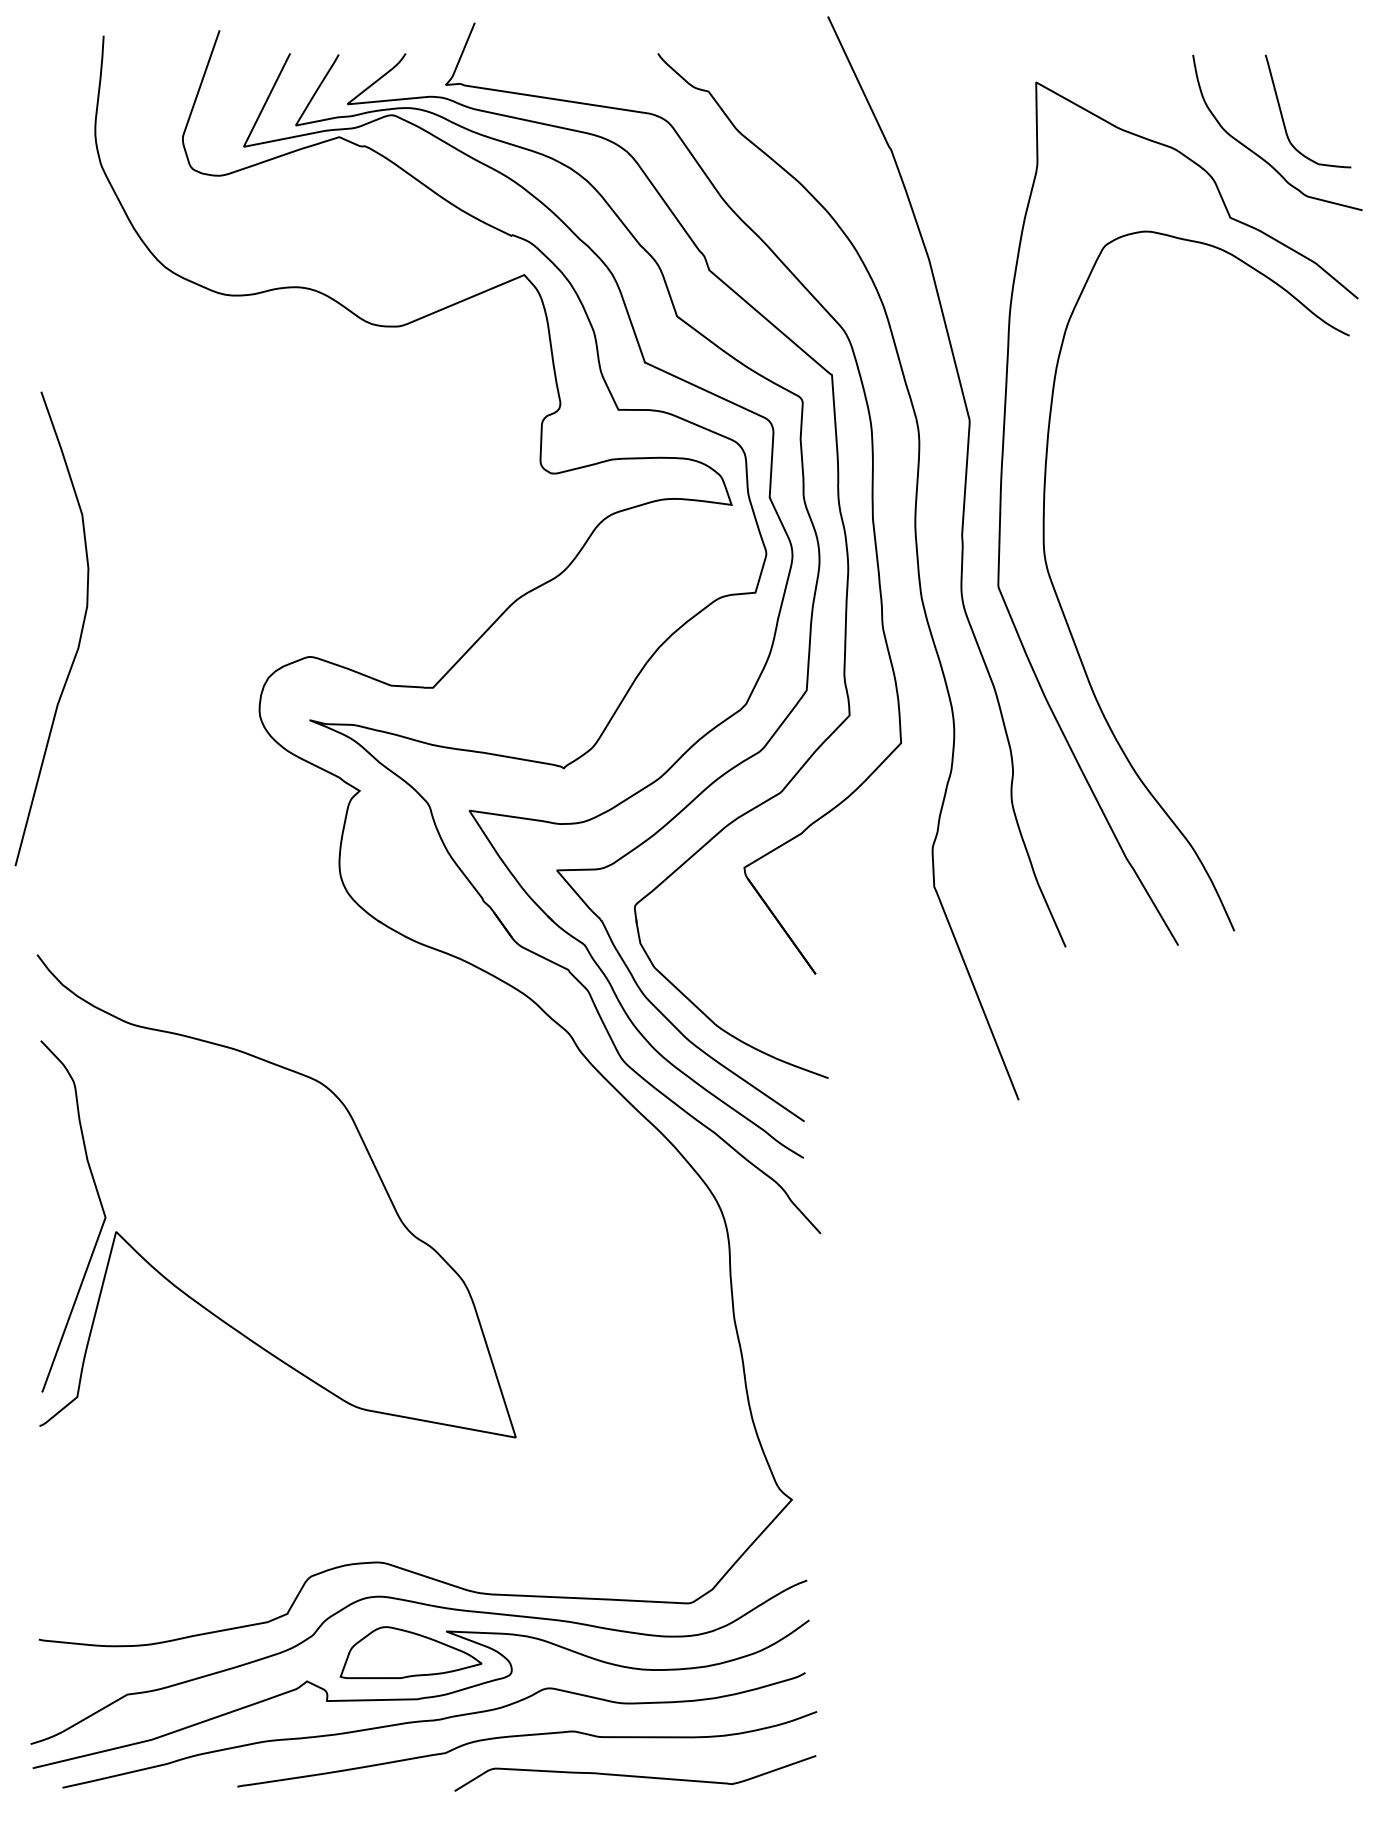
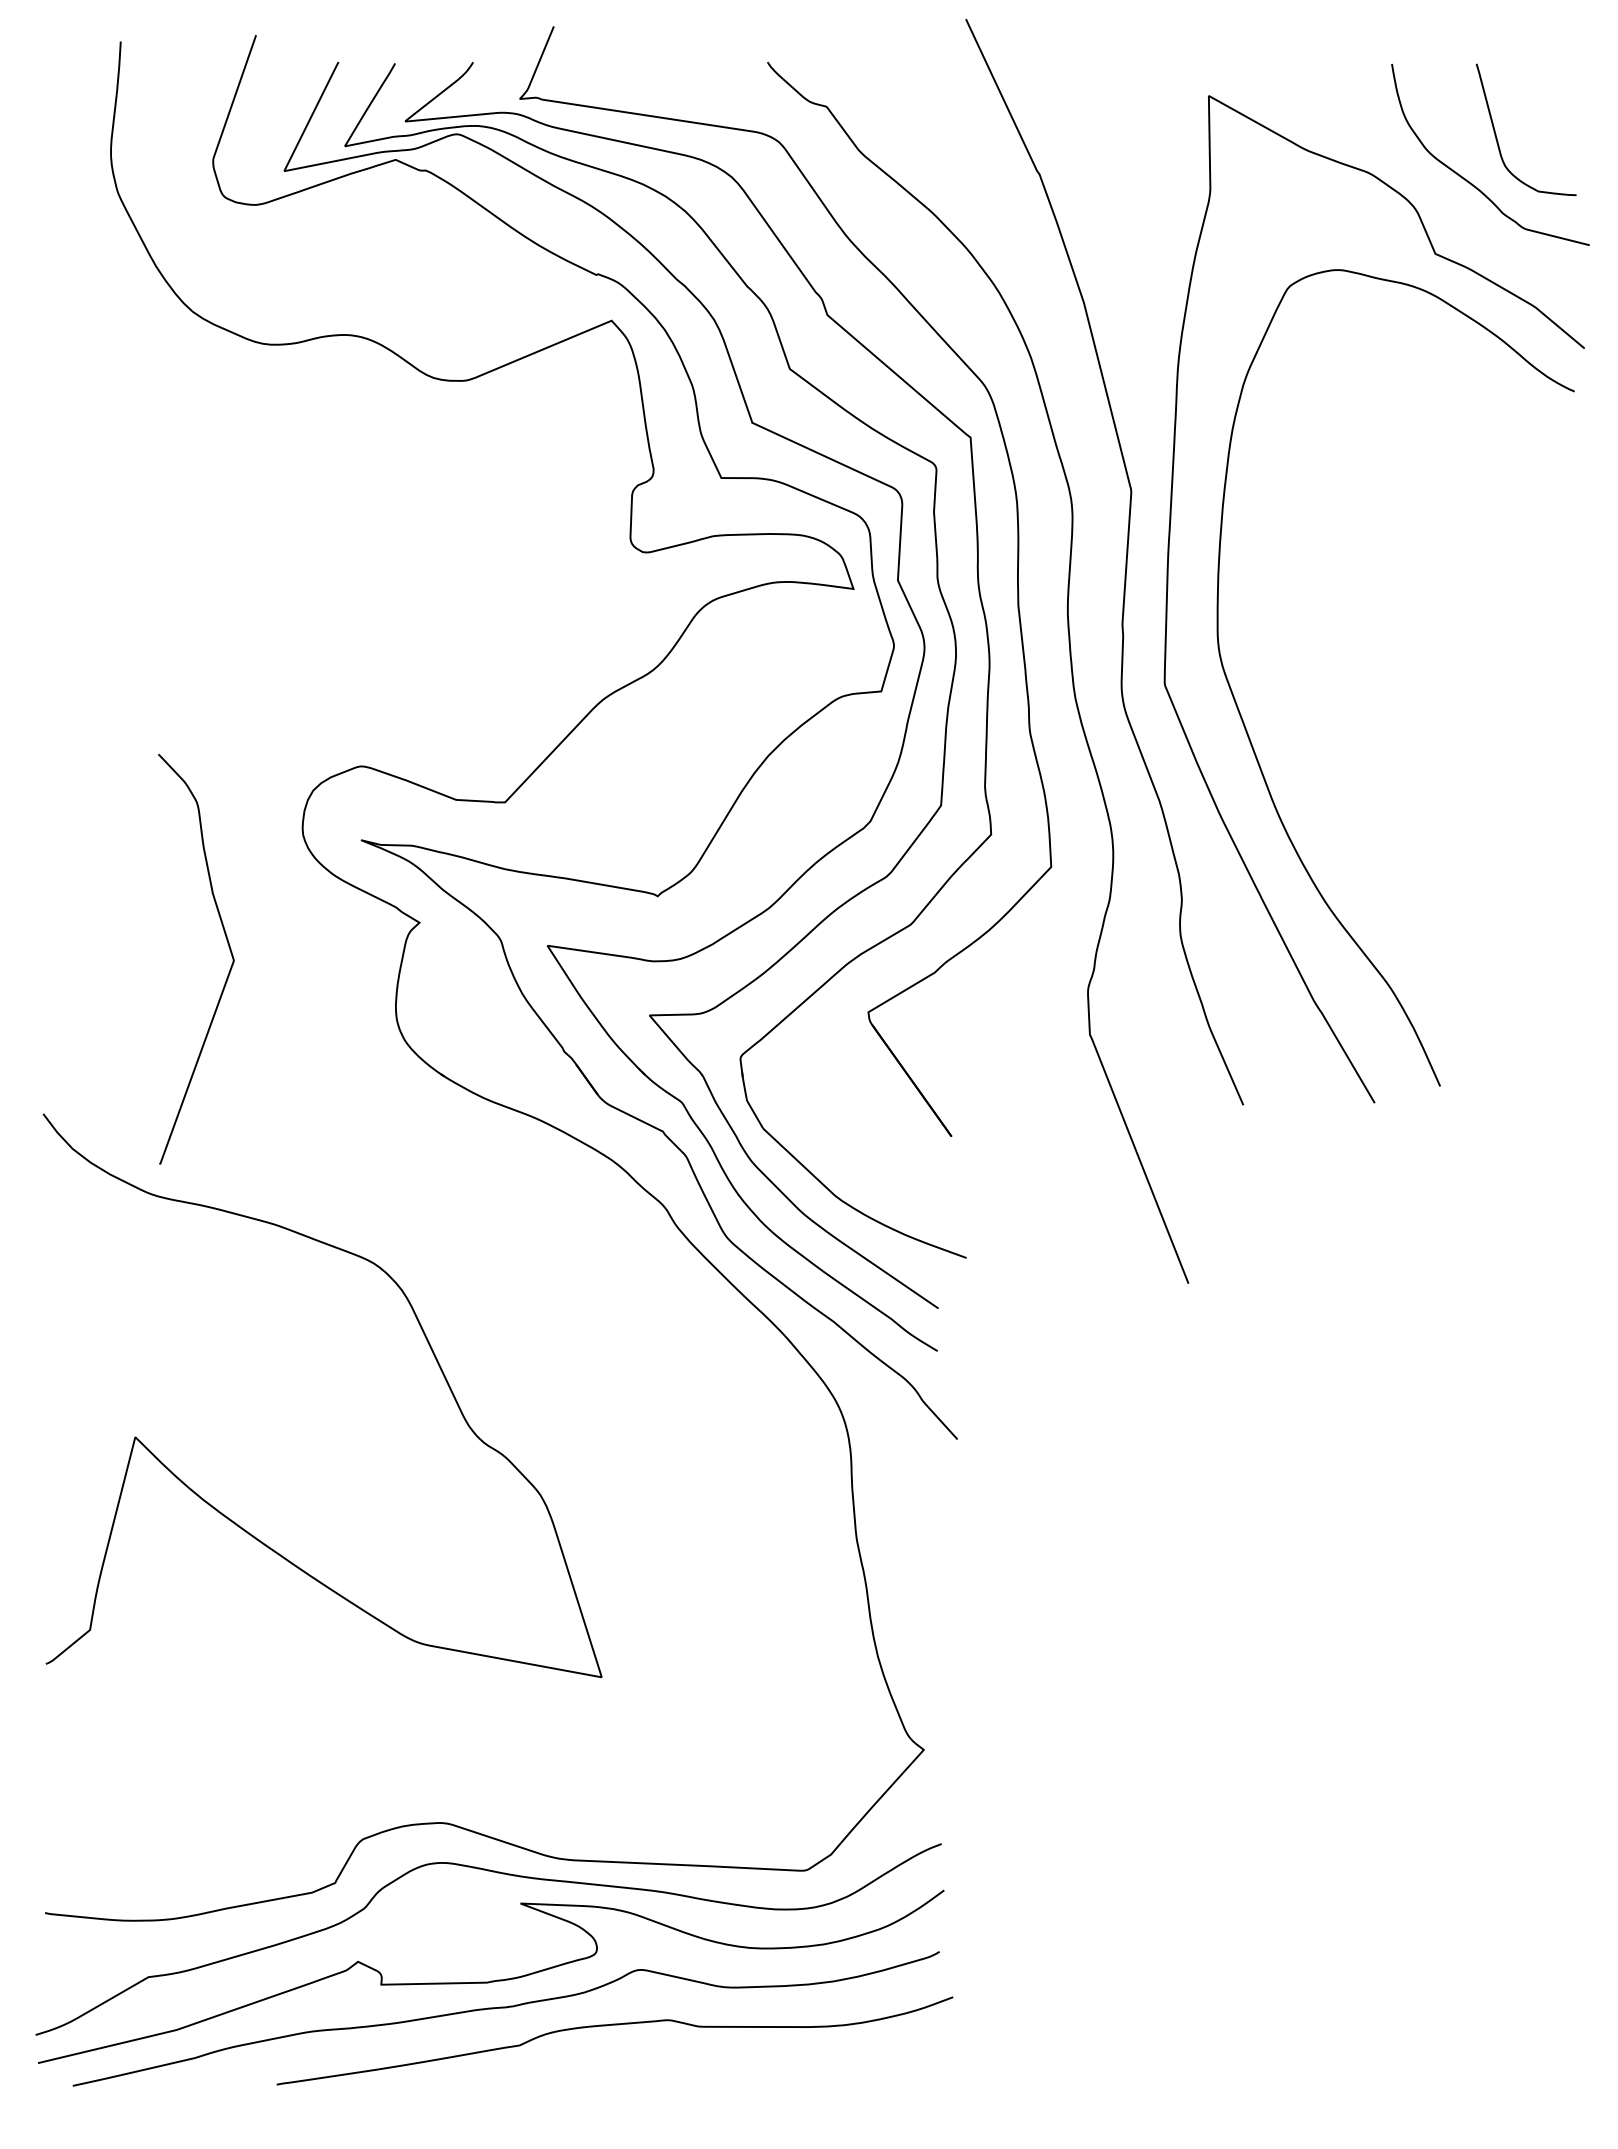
curve: (80, 633) -> (93, 739), removed
curve: (100, 1206) -> (228, 947), moved
part: (411, 1652) -> (479, 1927), removed
curve: (635, 1775) -> (741, 2071), removed

